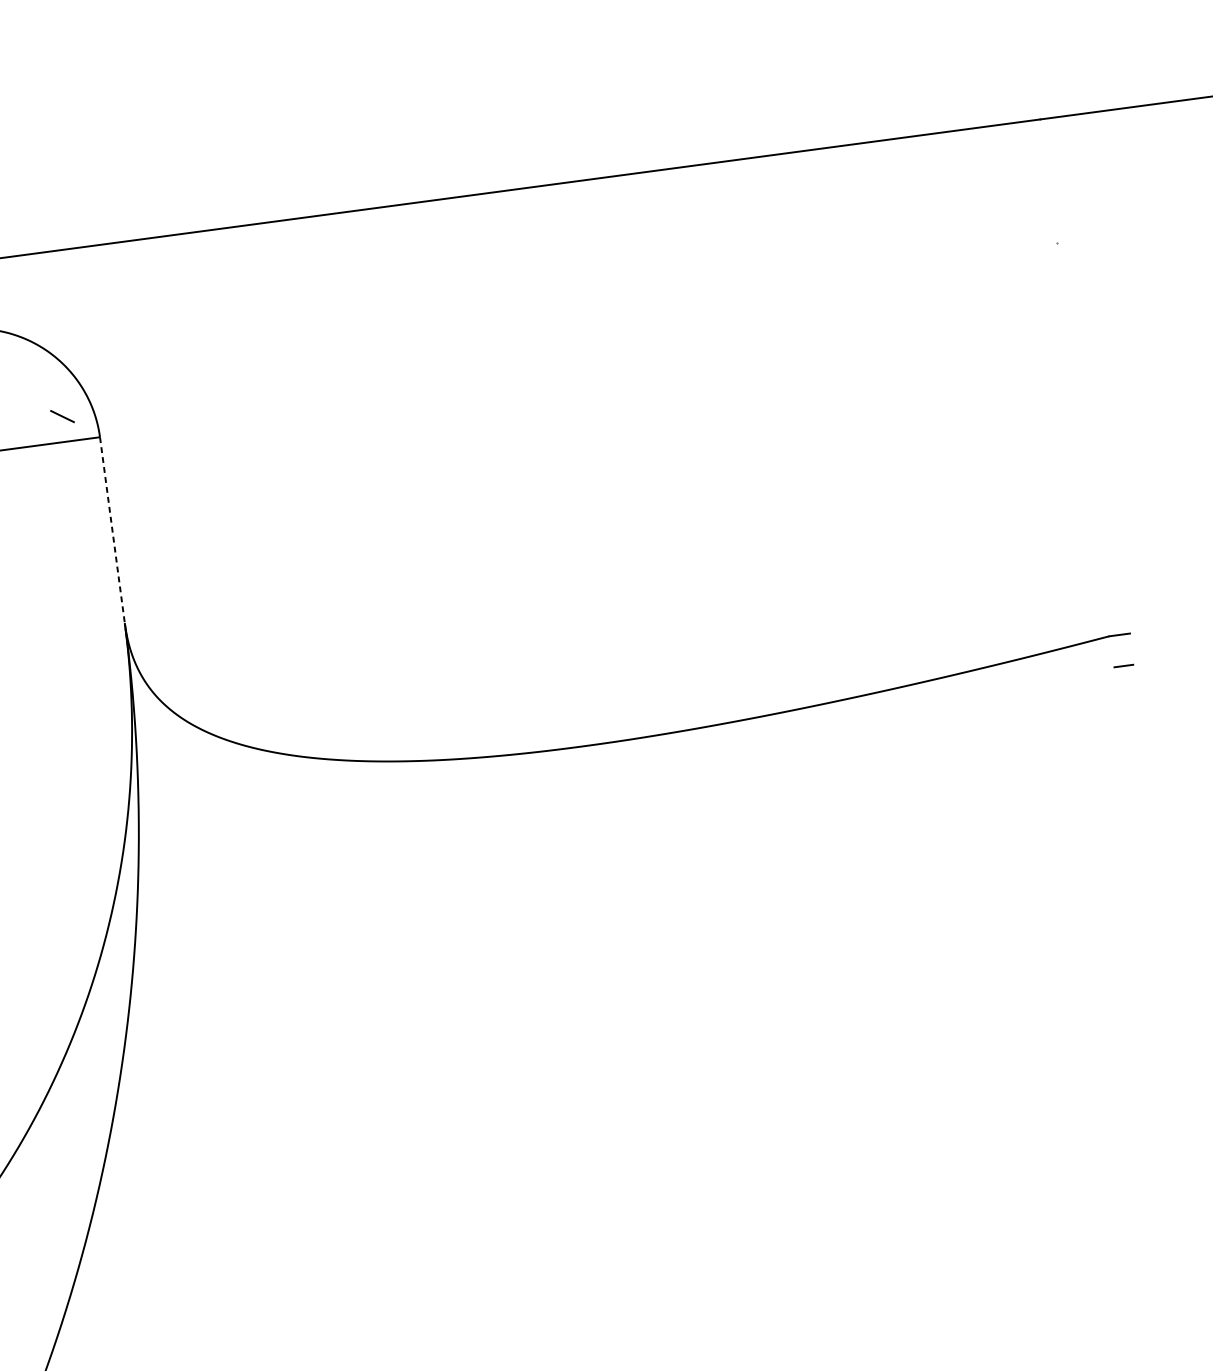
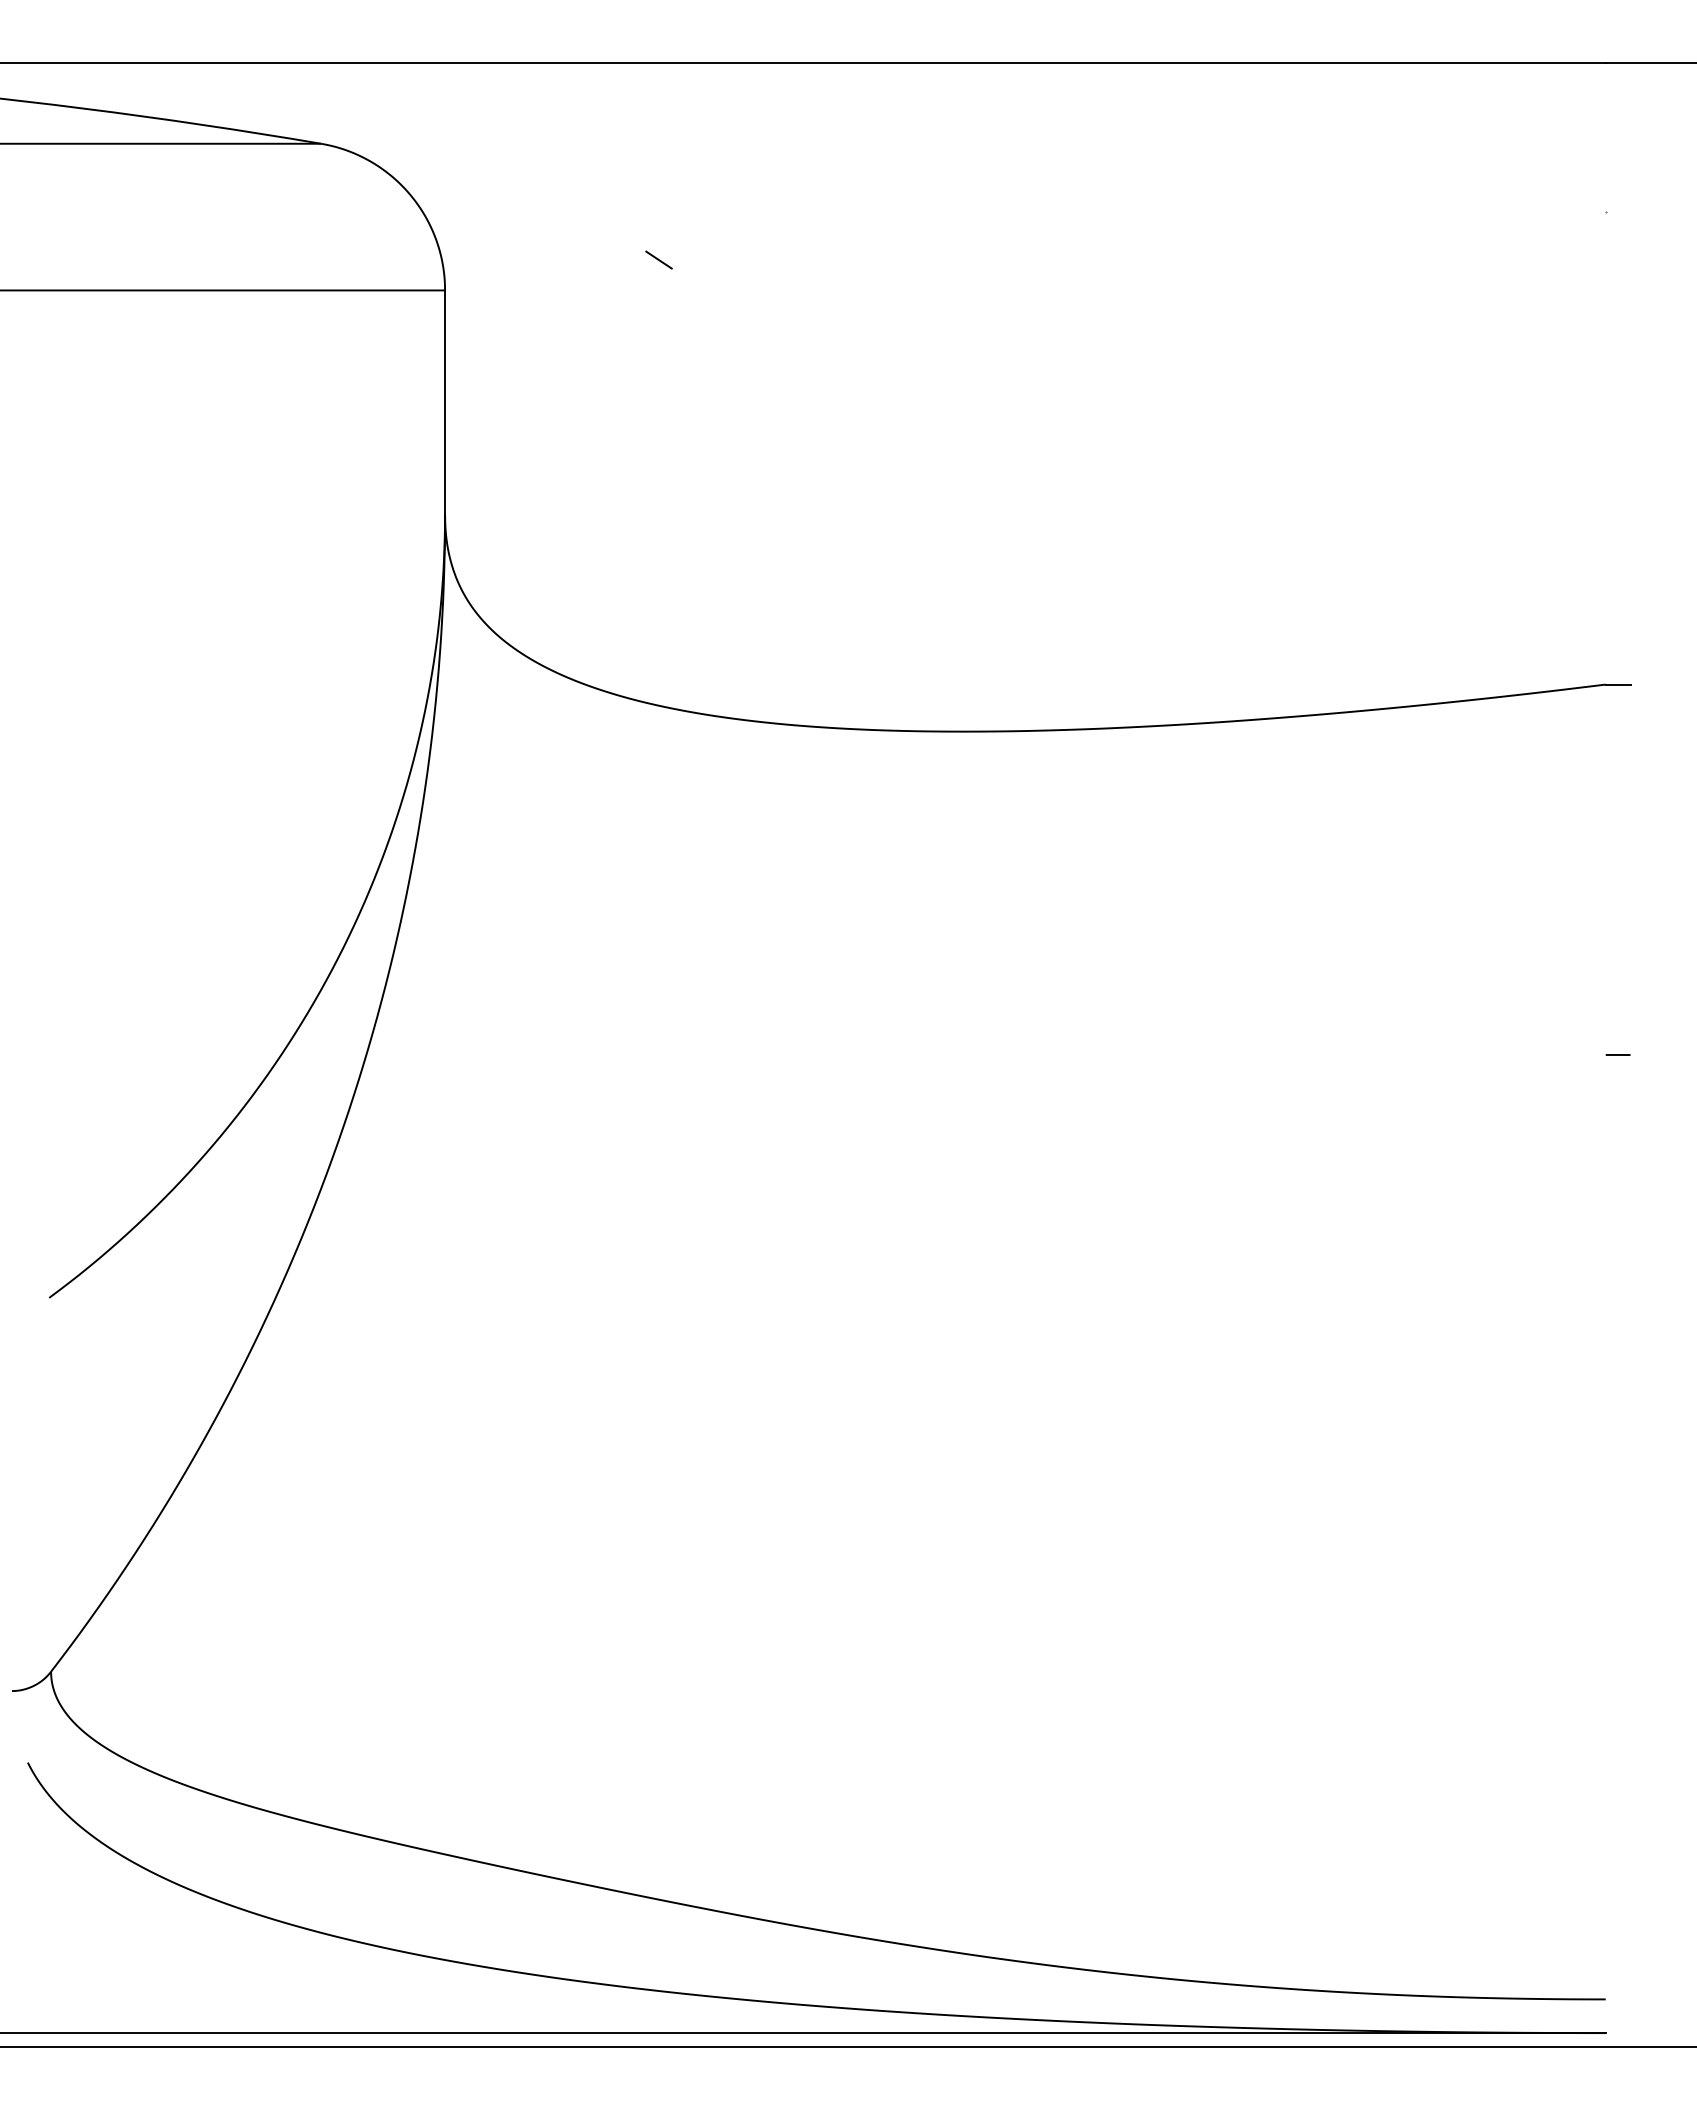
line: (61, 416) -> (658, 259), moved
line: (112, 531) -> (445, 403), dashed -> solid
line: (1123, 665) -> (1617, 1054), moved

